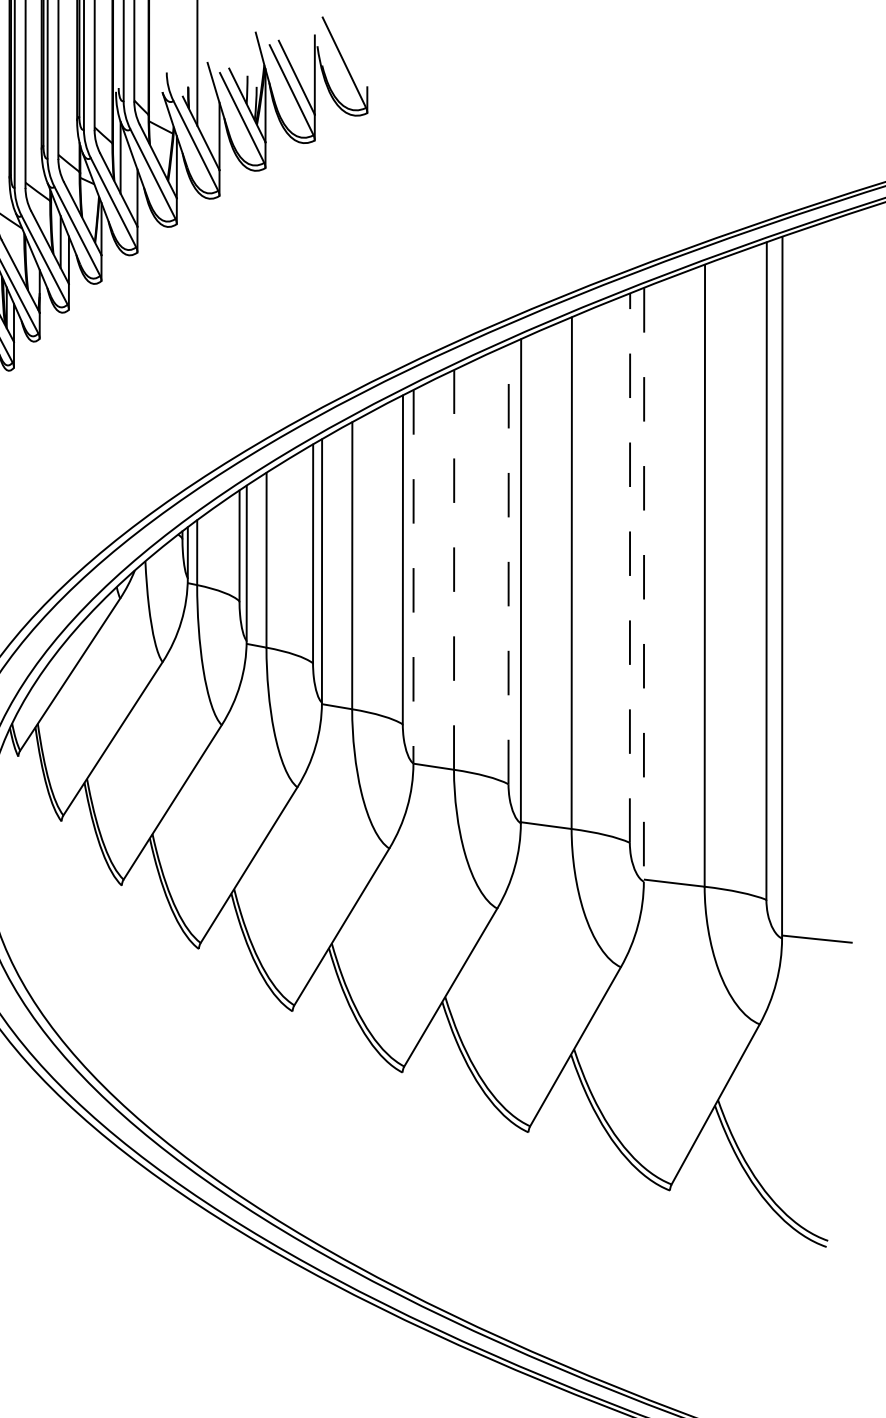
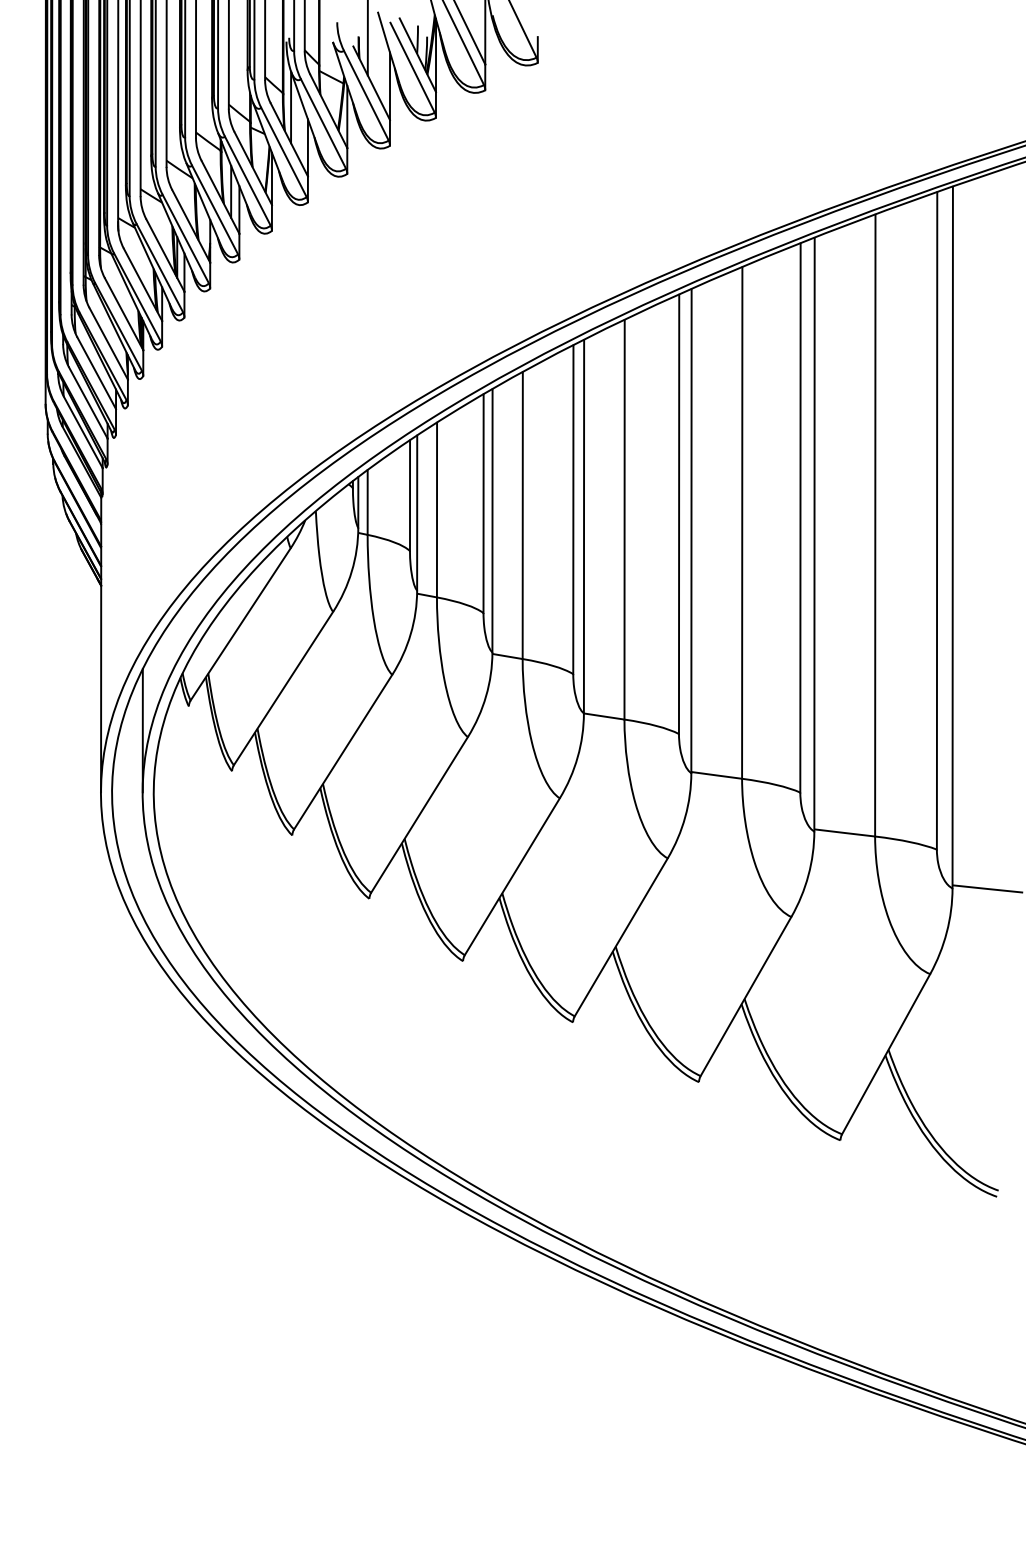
line: (509, 564) -> (679, 514), dashed -> solid
line: (630, 568) -> (800, 518), dashed -> solid
line: (454, 569) -> (624, 519), dashed -> solid
line: (414, 576) -> (584, 526), dashed -> solid
line: (644, 584) -> (814, 534), dashed -> solid

